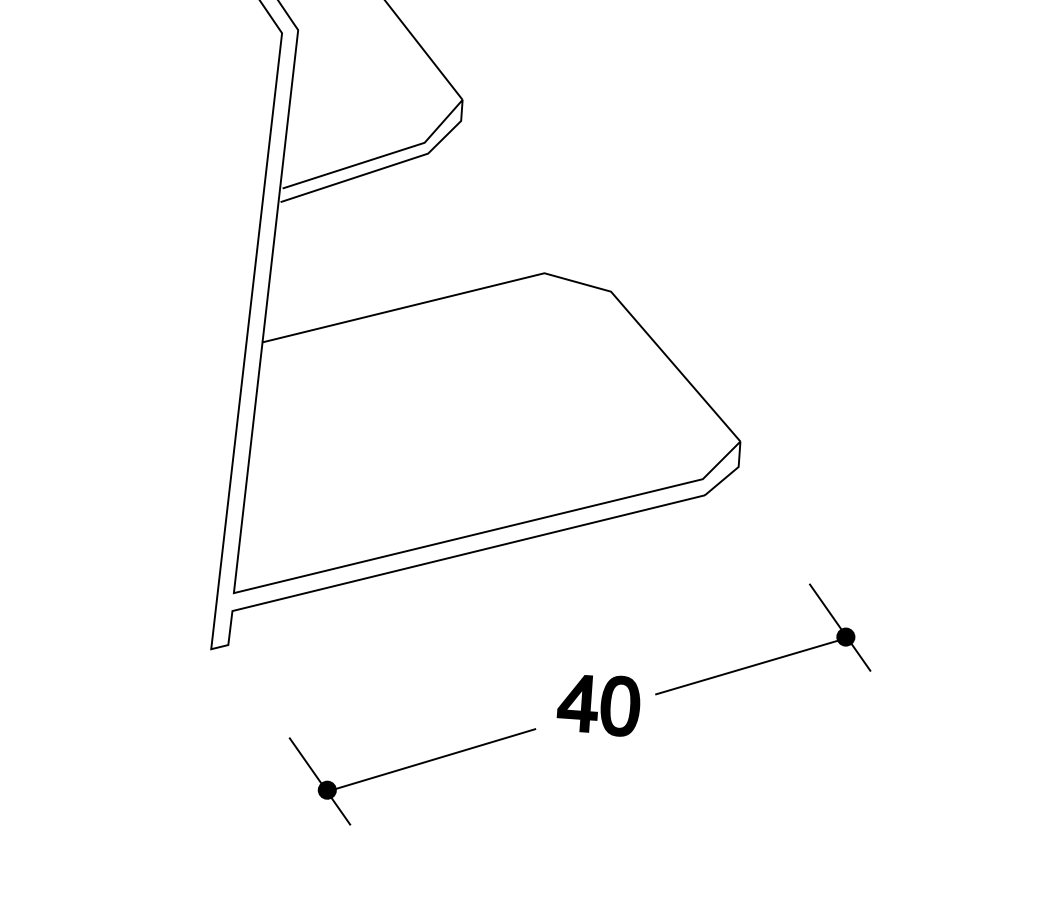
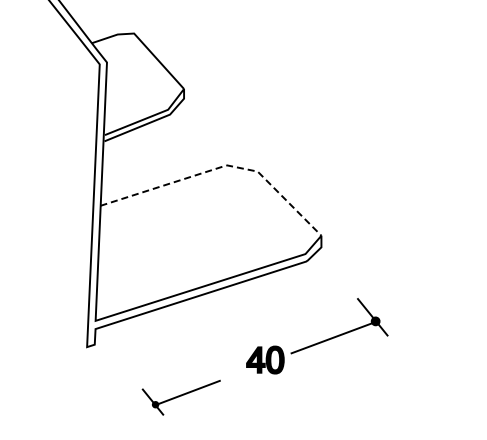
line: (536, 275) -> (223, 166), solid -> dashed
part: (409, 773) -> (181, 397), size x0.7

